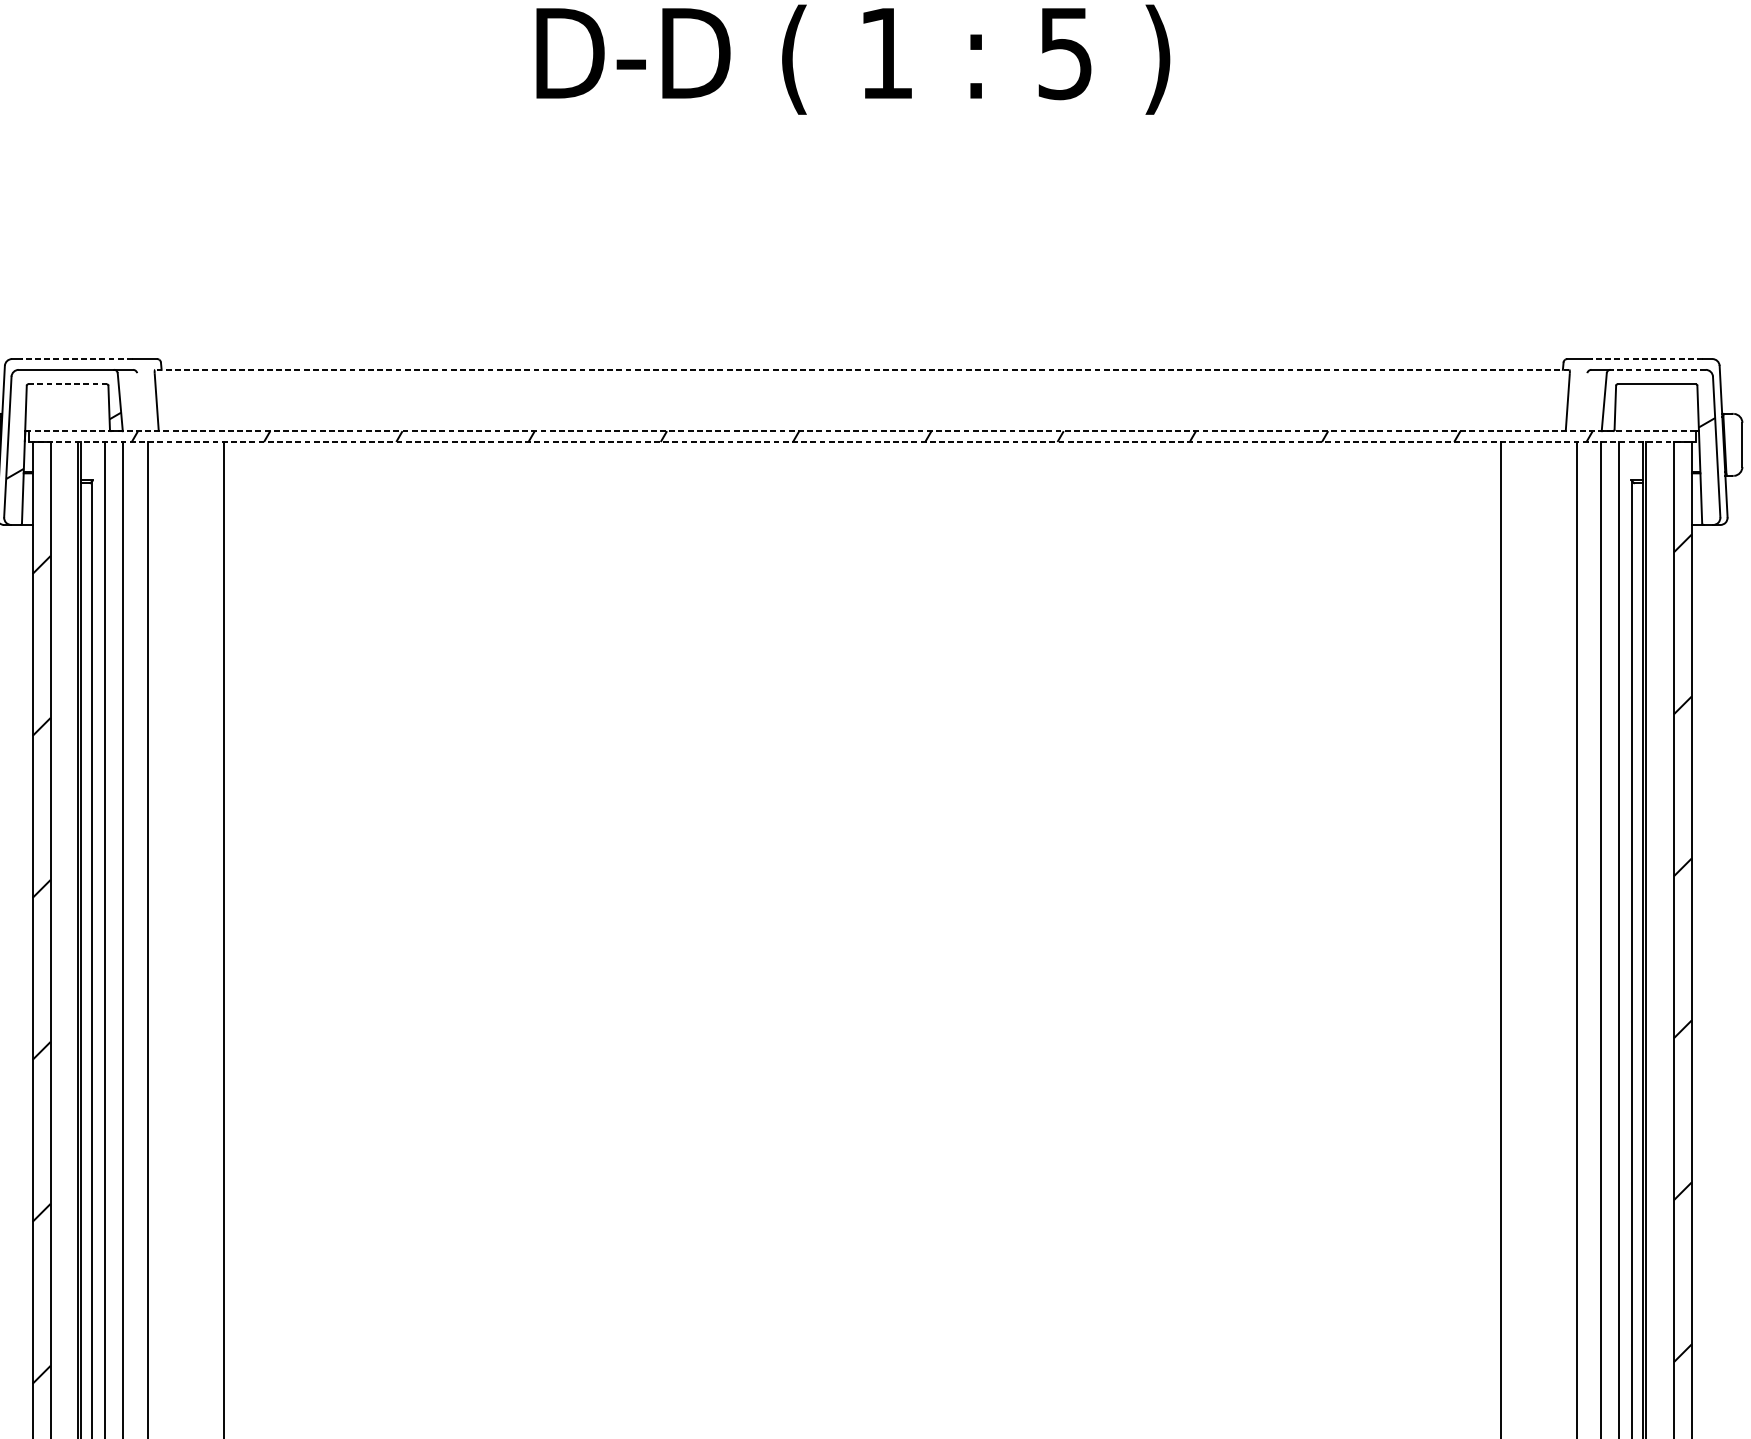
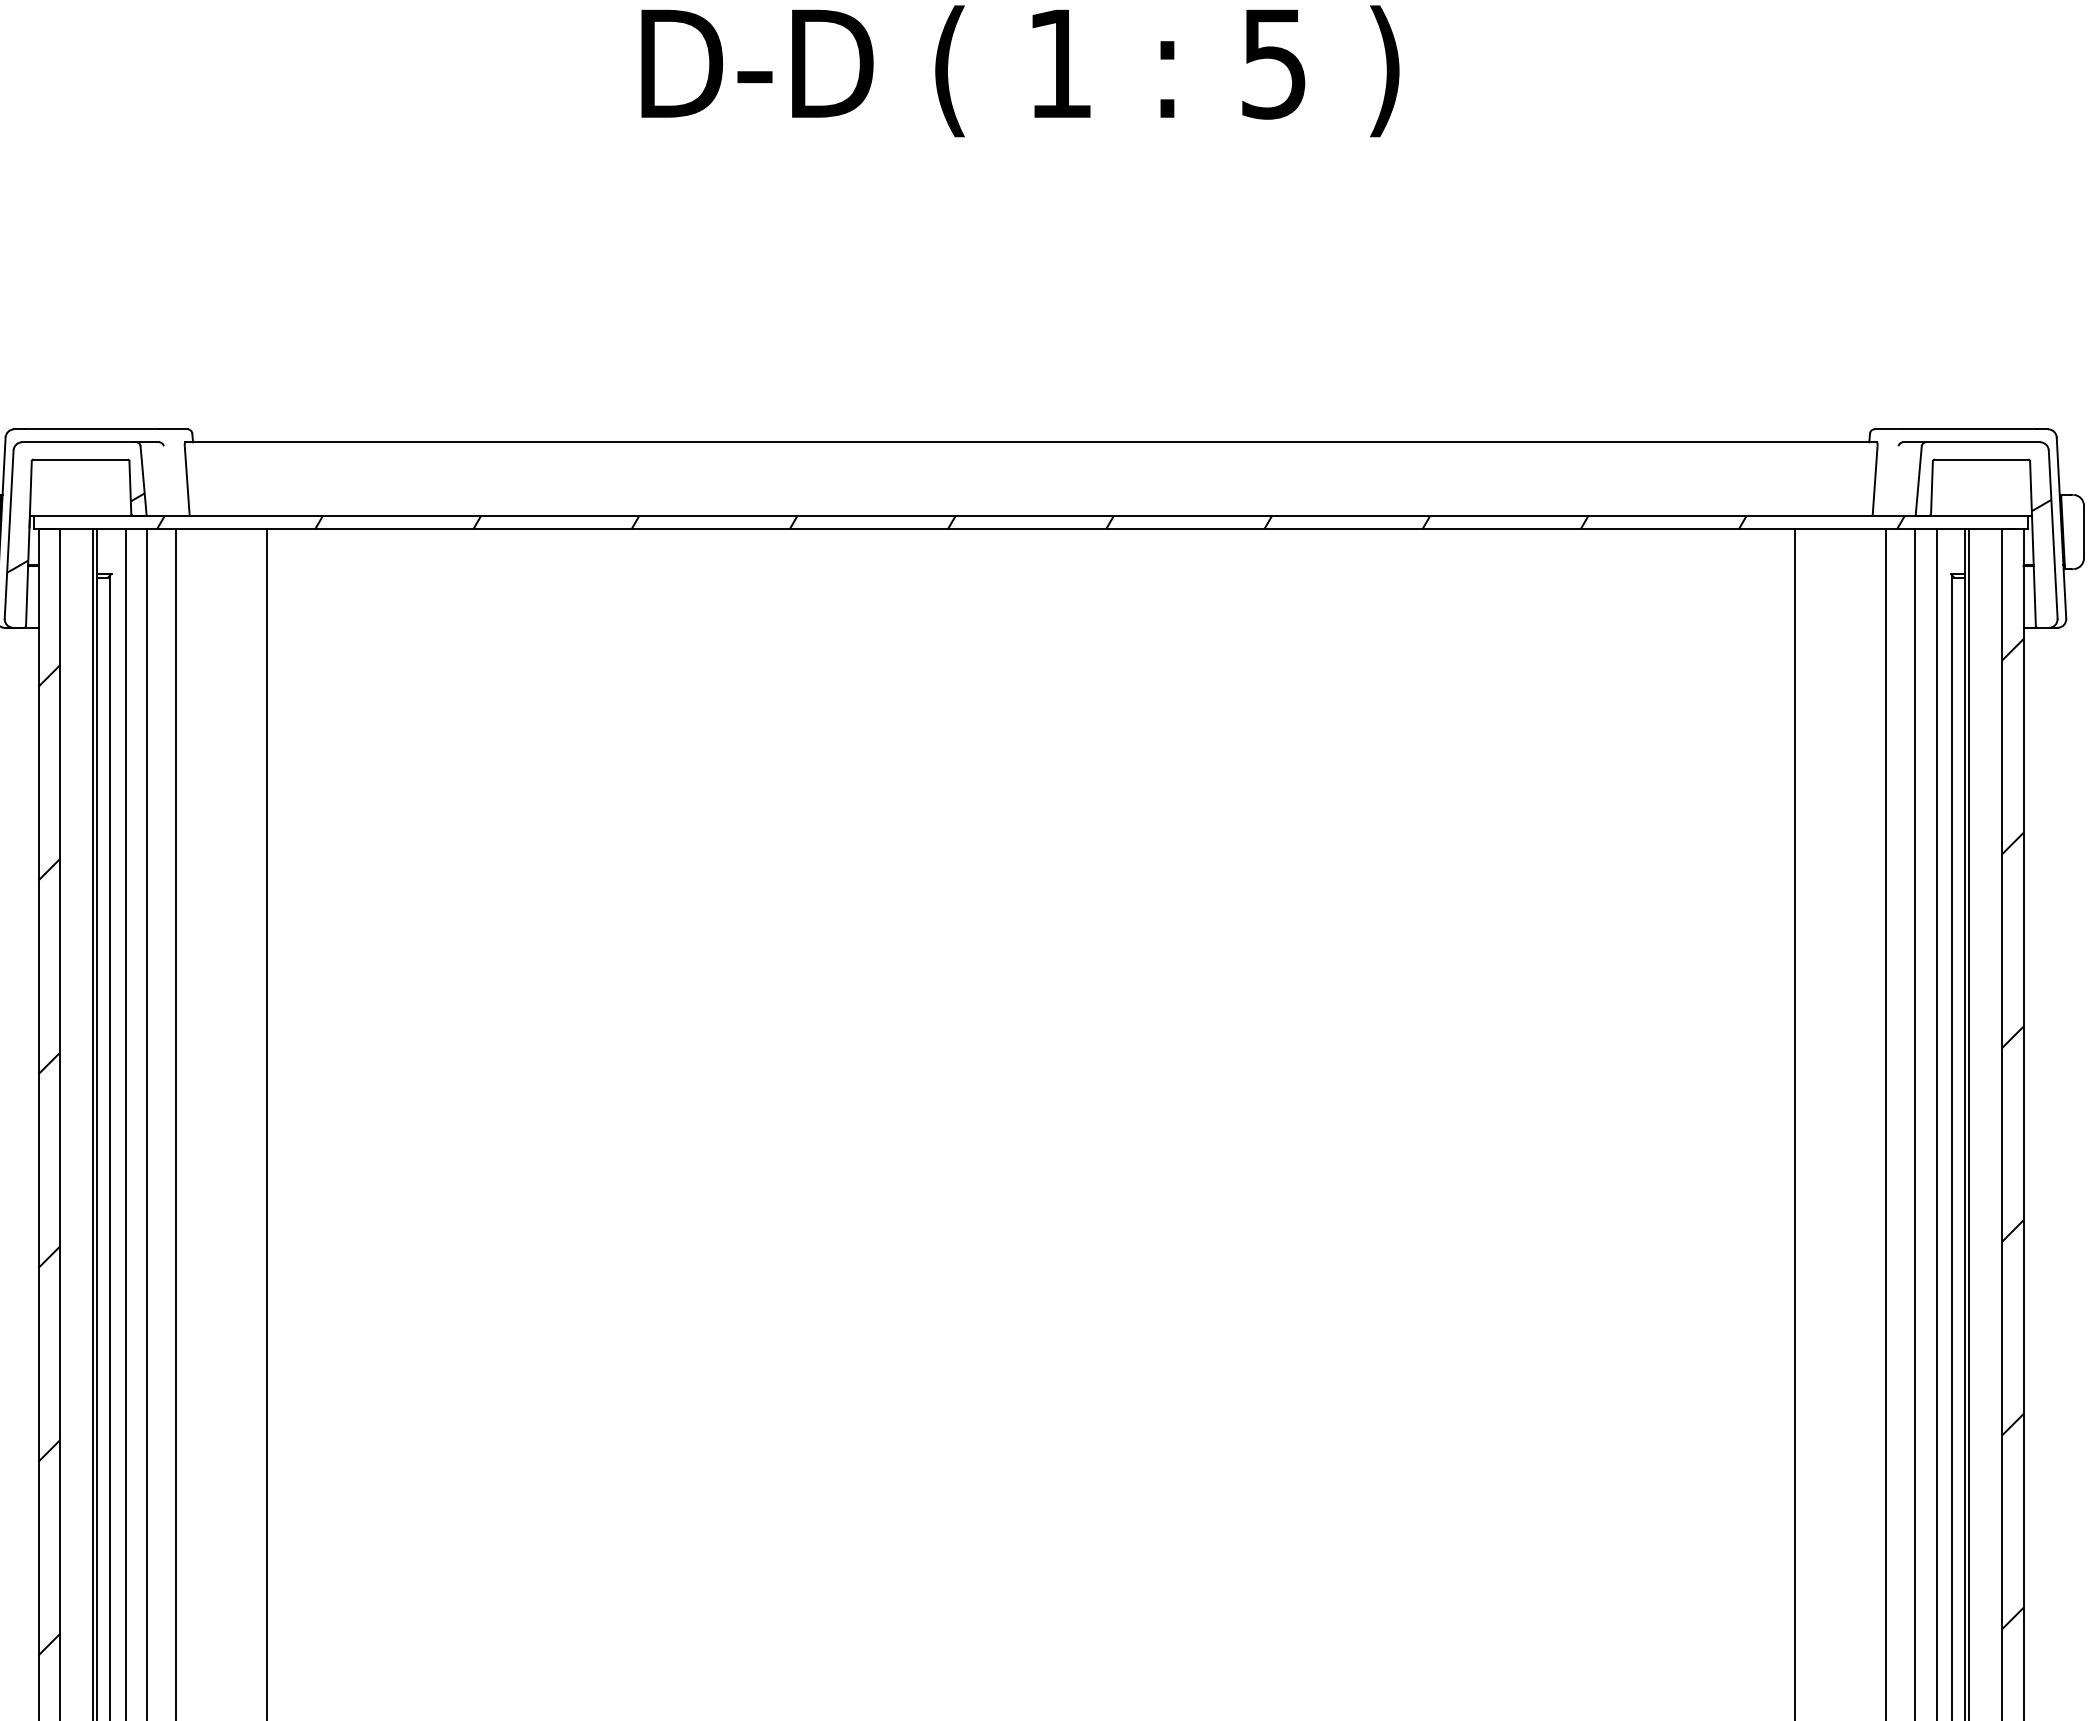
line: (77, 359) -> (92, 429), dashed -> solid
line: (1647, 359) -> (1970, 429), dashed -> solid
line: (862, 370) -> (1031, 442), dashed -> solid
line: (1657, 370) -> (1982, 442), dashed -> solid
line: (68, 384) -> (81, 459), dashed -> solid
line: (861, 431) -> (1030, 515), dashed -> solid
line: (862, 441) -> (1031, 528), dashed -> solid

